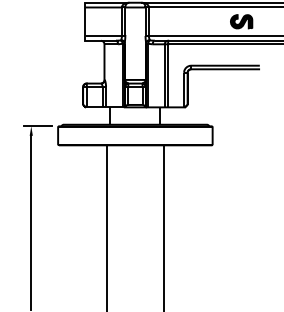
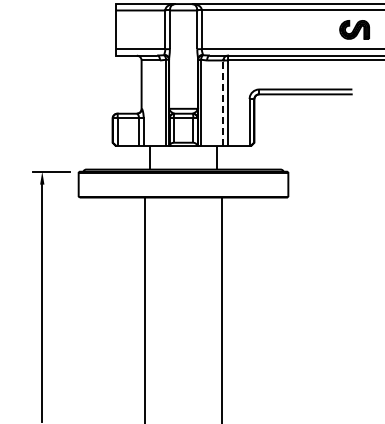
part: (241, 21) -> (354, 29), moved
line: (164, 76) -> (223, 103), solid -> dashed

